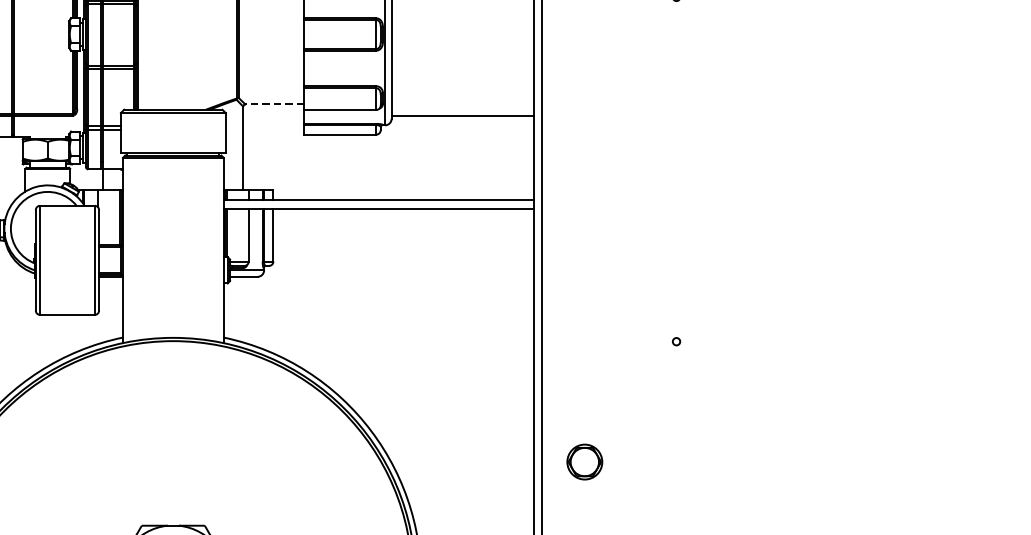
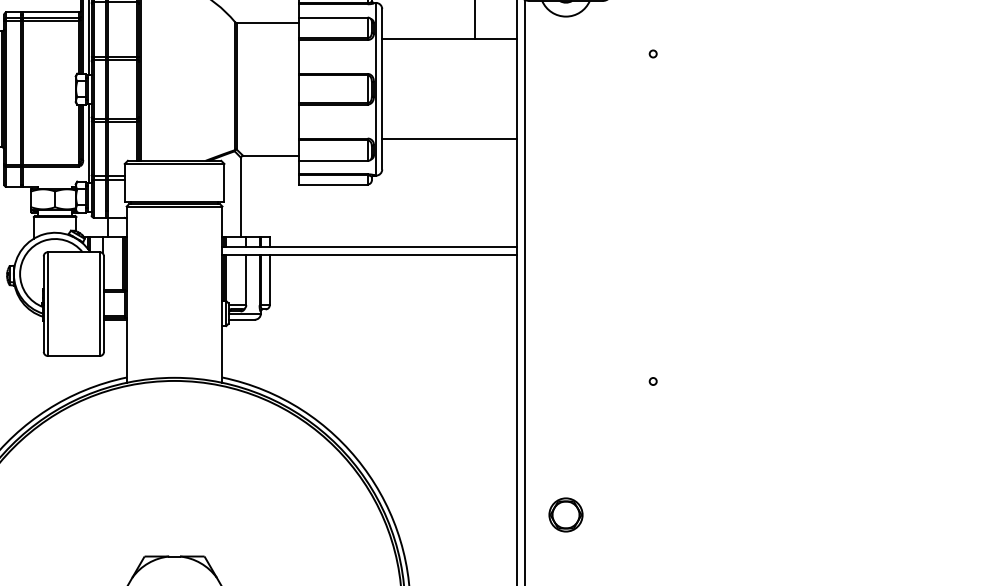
line: (274, 104) -> (270, 155), dashed -> solid
line: (462, 115) -> (449, 139), moved
part: (584, 461) -> (565, 514), moved

